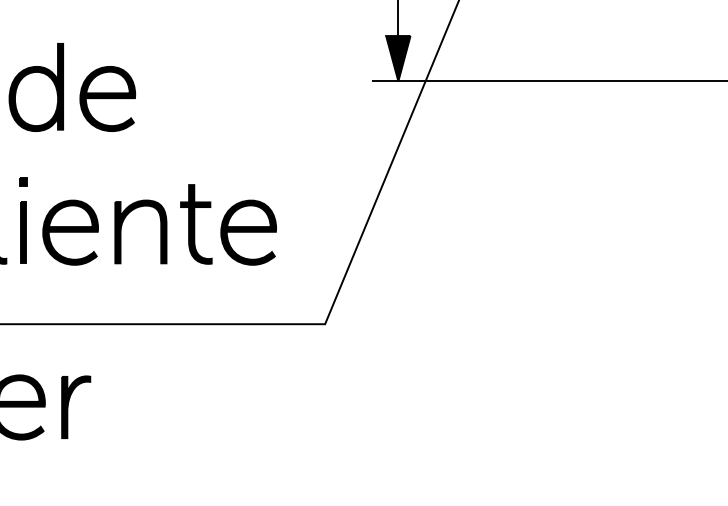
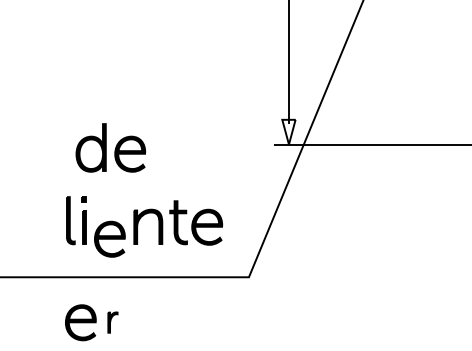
fill: (397, 57) -> (288, 131), removed
part: (69, 231) -> (109, 238), moved
part: (75, 406) -> (112, 322), size x0.6

